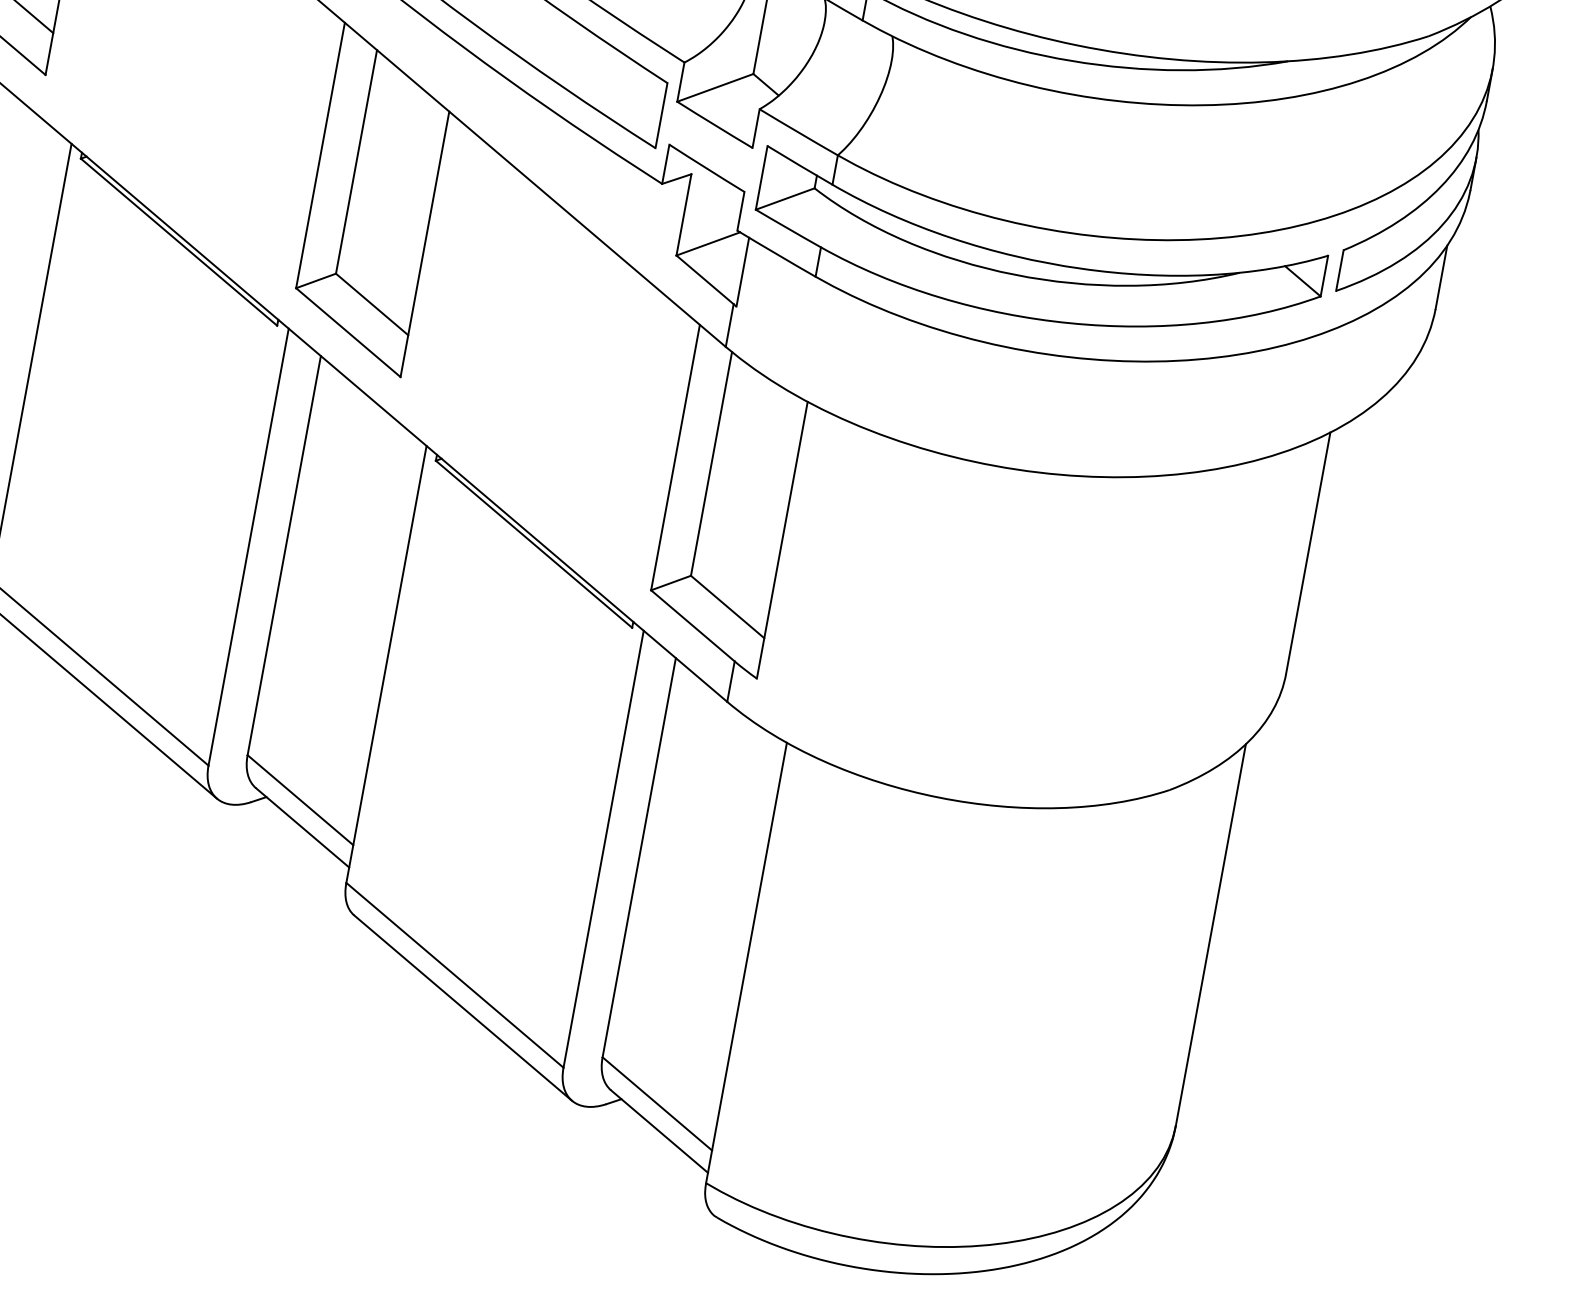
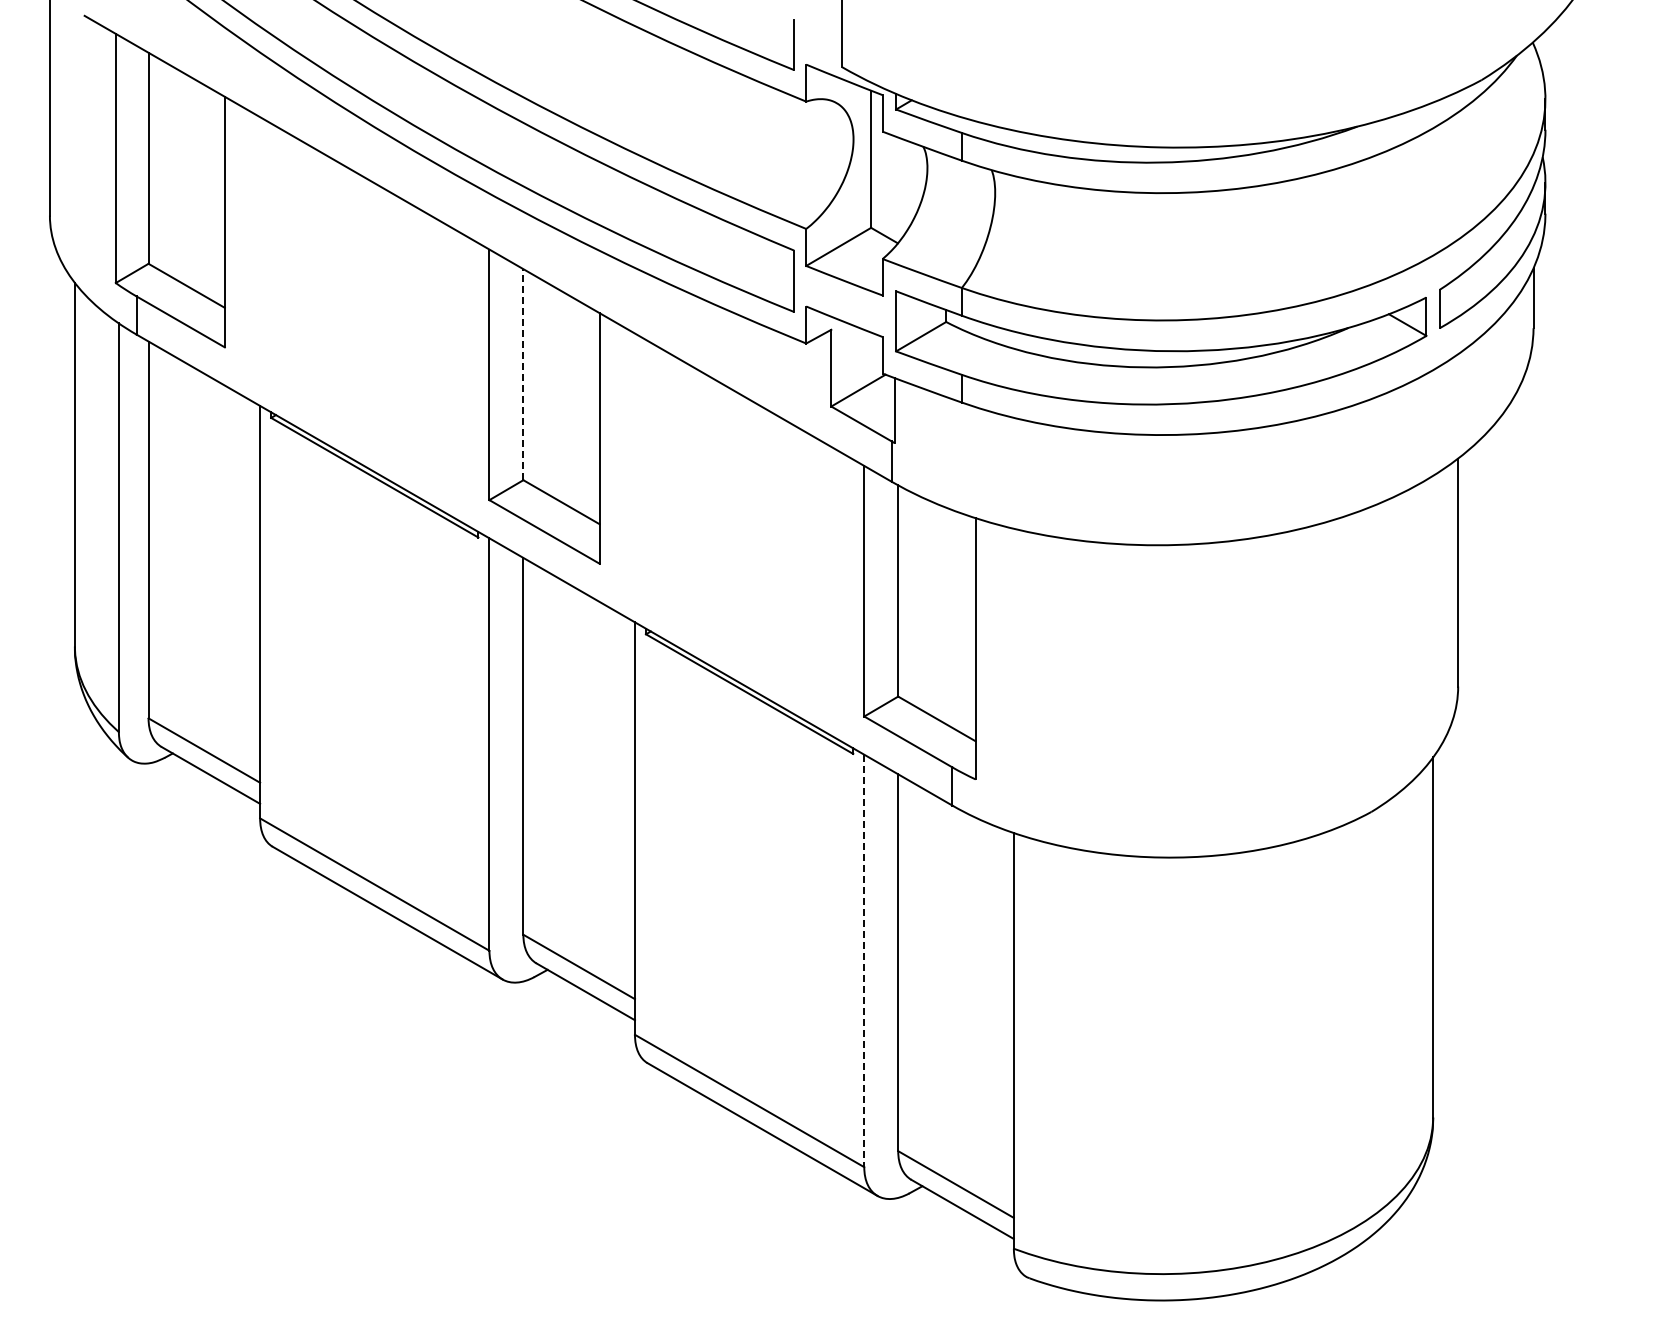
line: (356, 161) -> (523, 374), solid -> dashed
line: (603, 849) -> (864, 961), solid -> dashed

